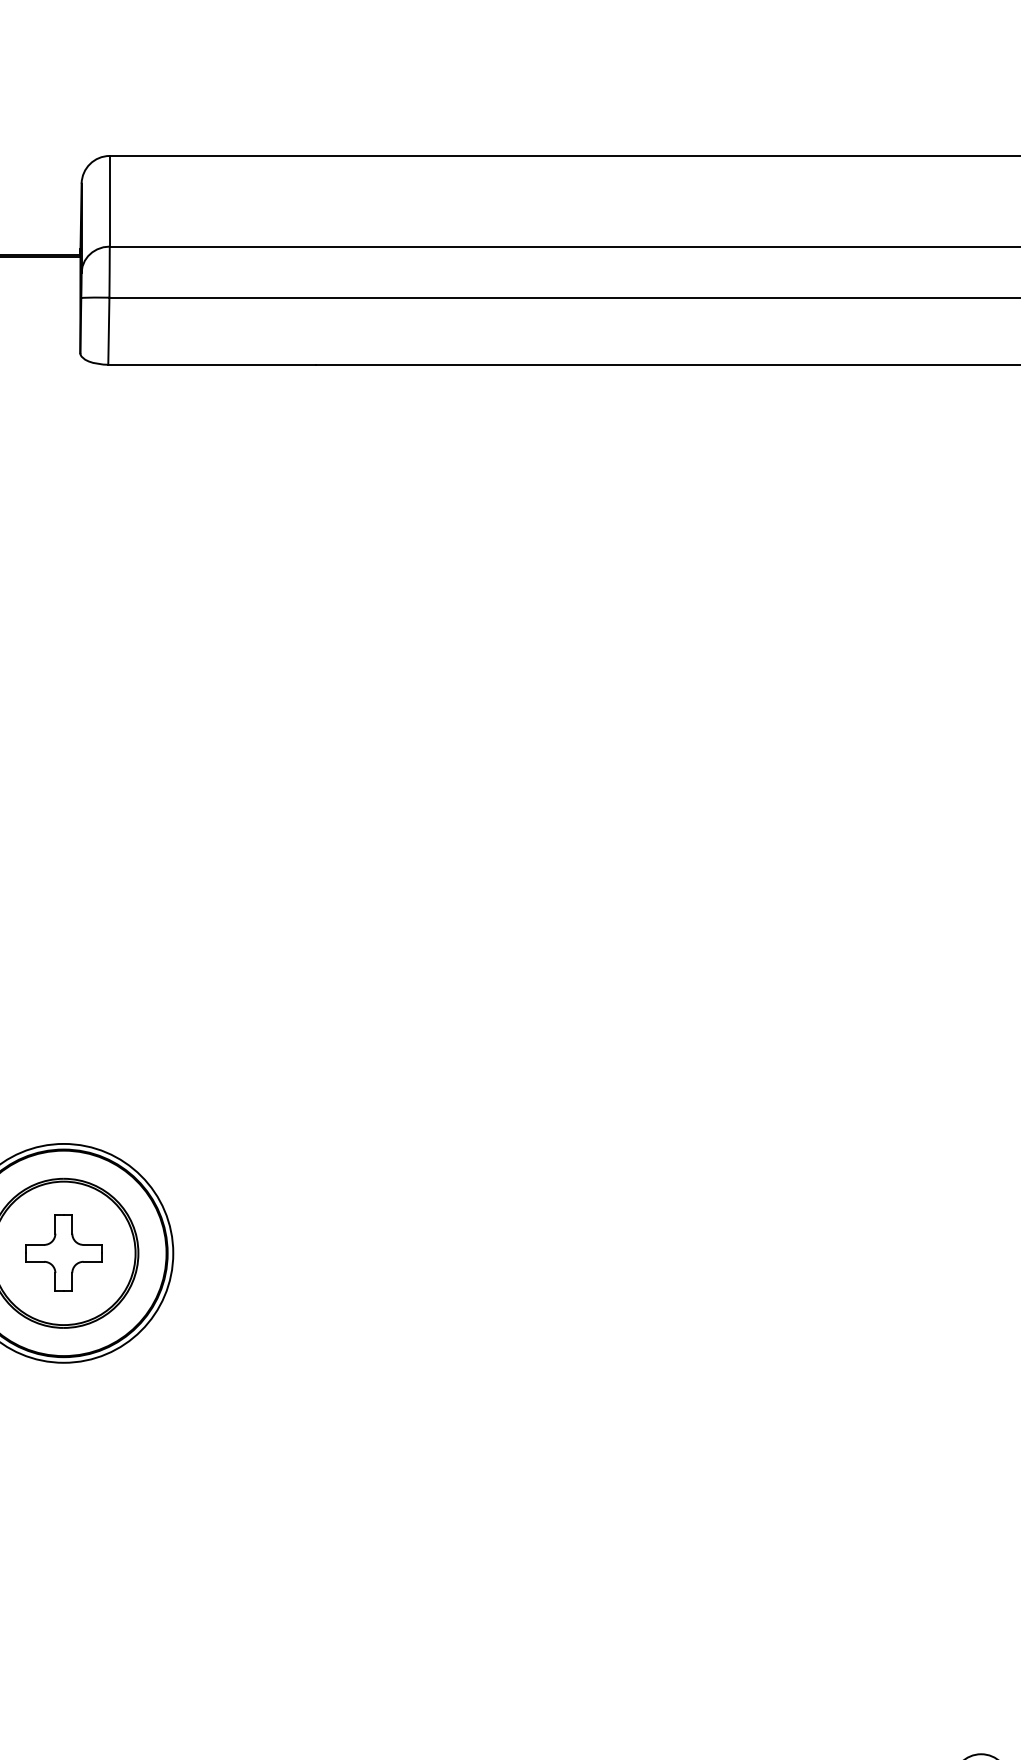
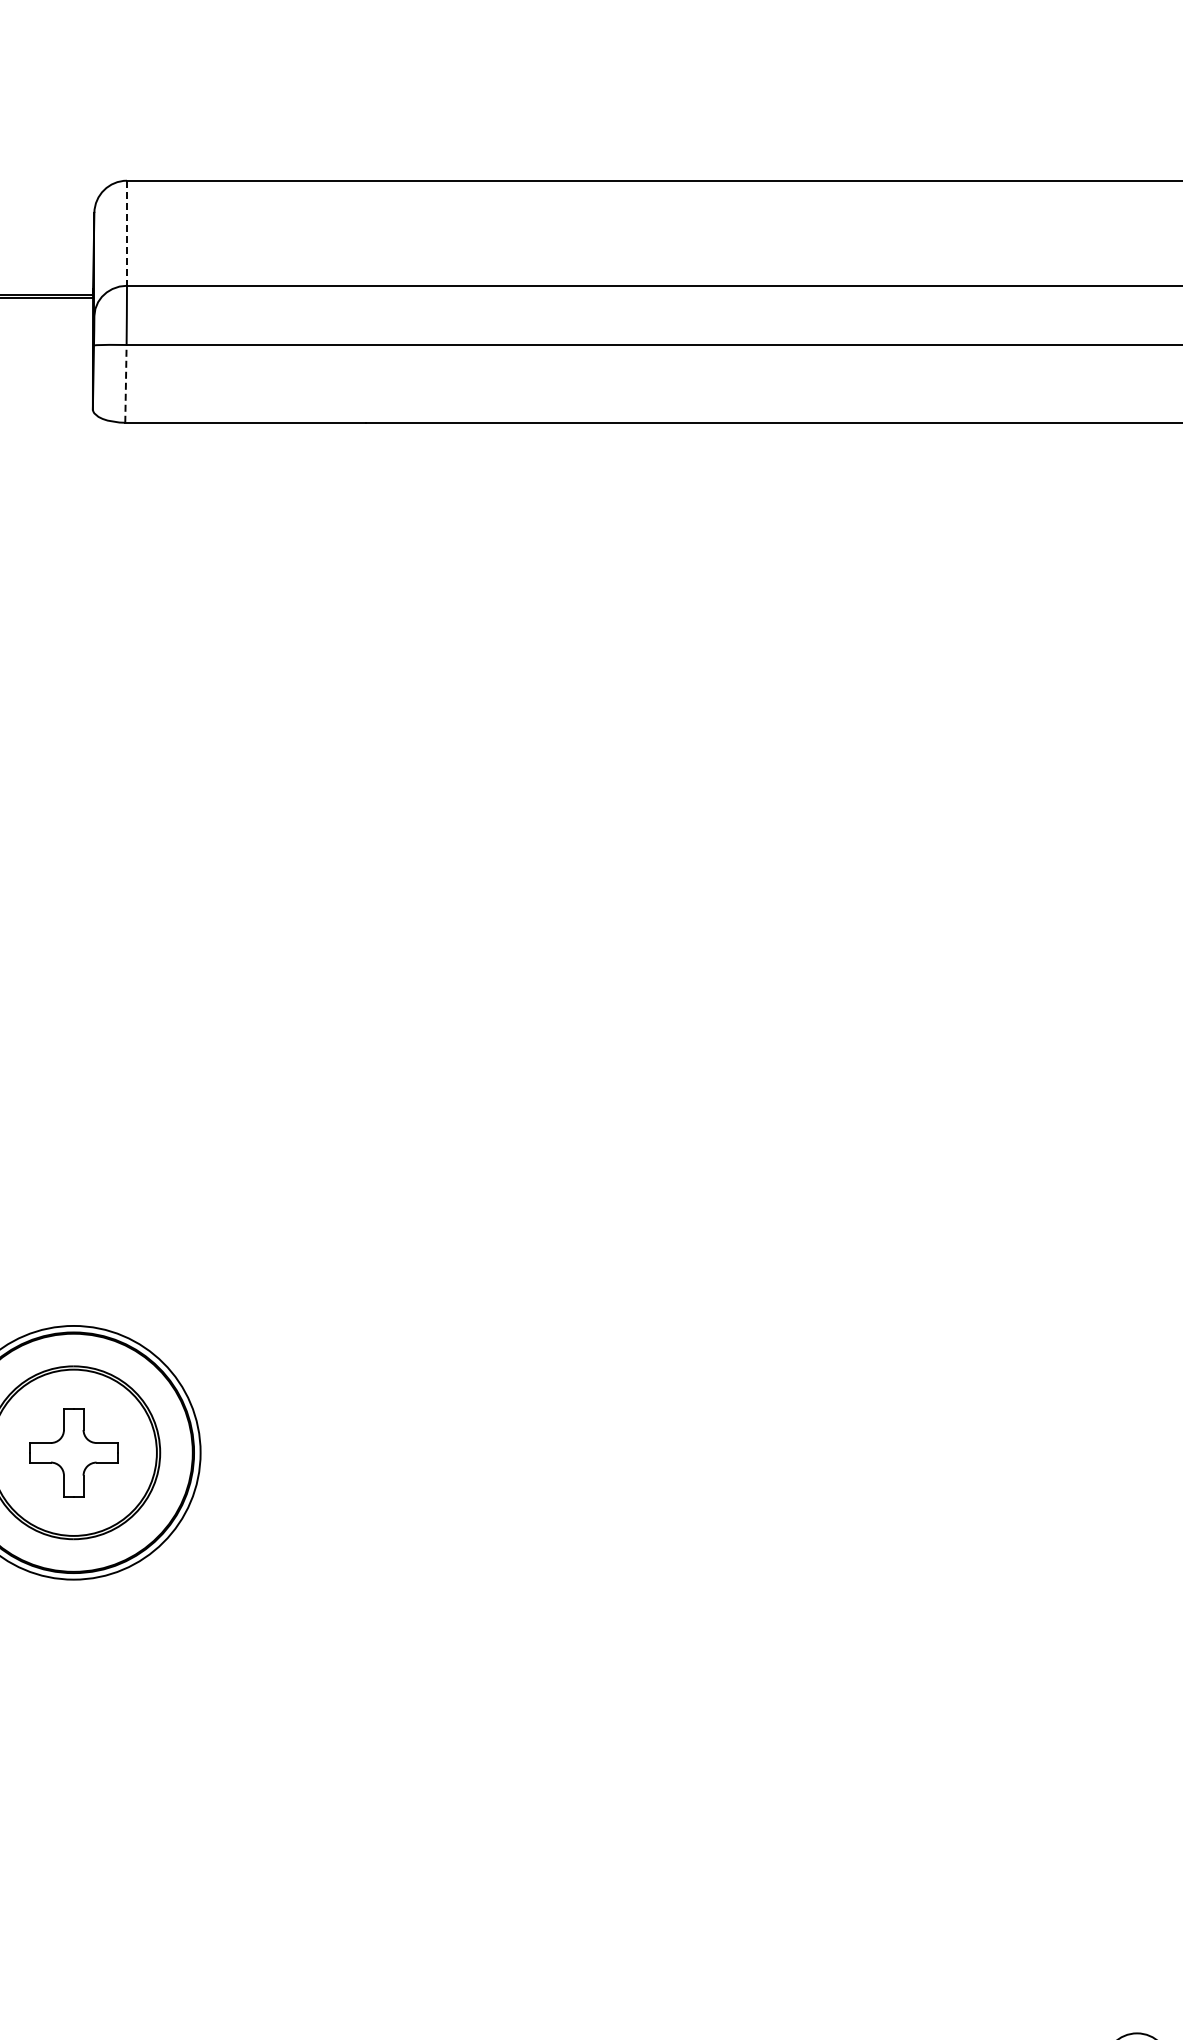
line: (110, 201) -> (127, 233), solid -> dashed
line: (108, 330) -> (125, 383), solid -> dashed

